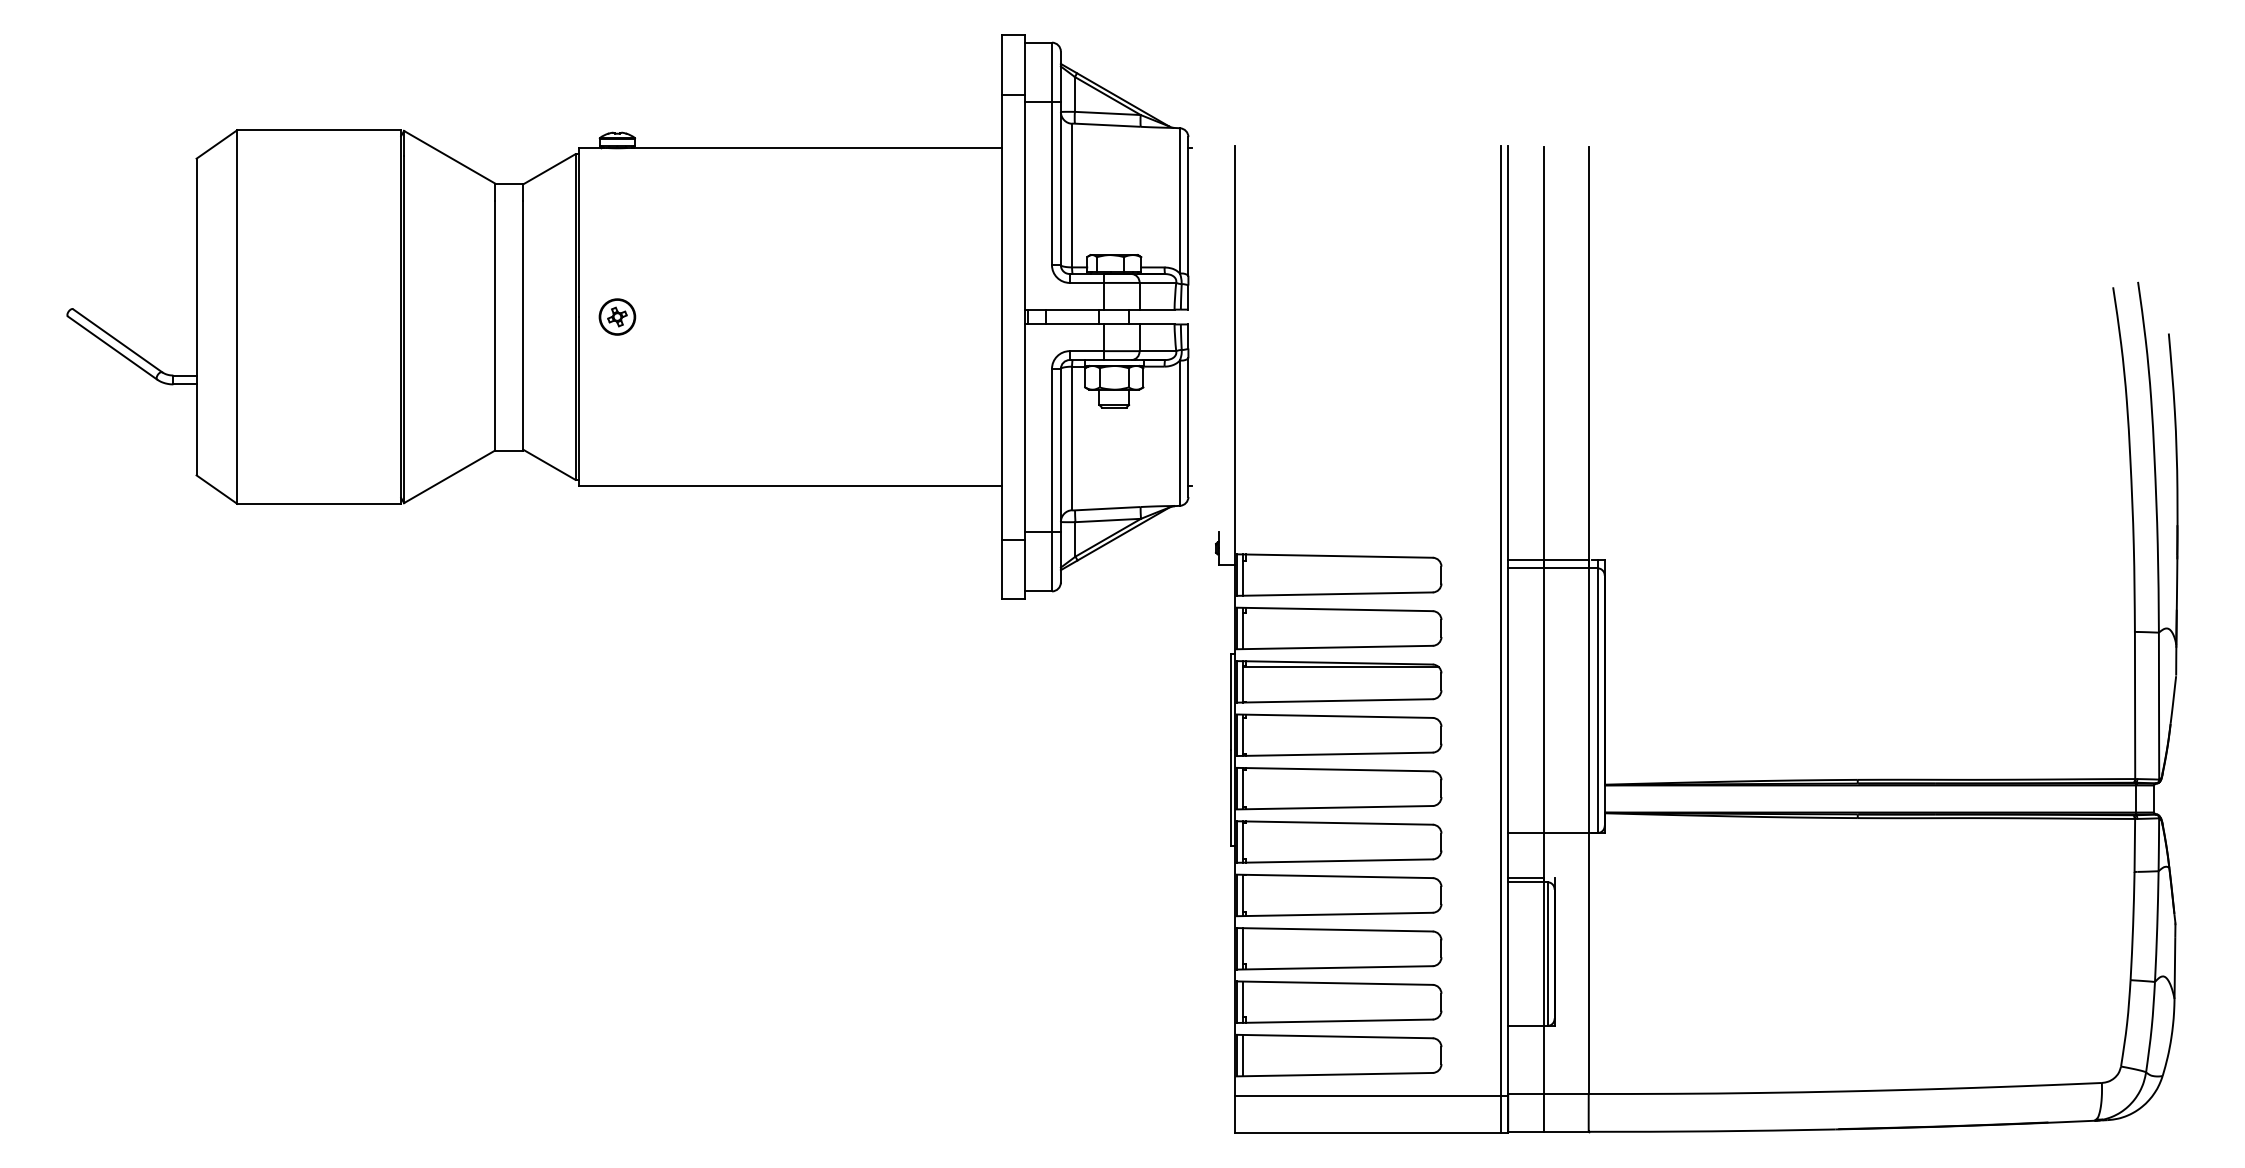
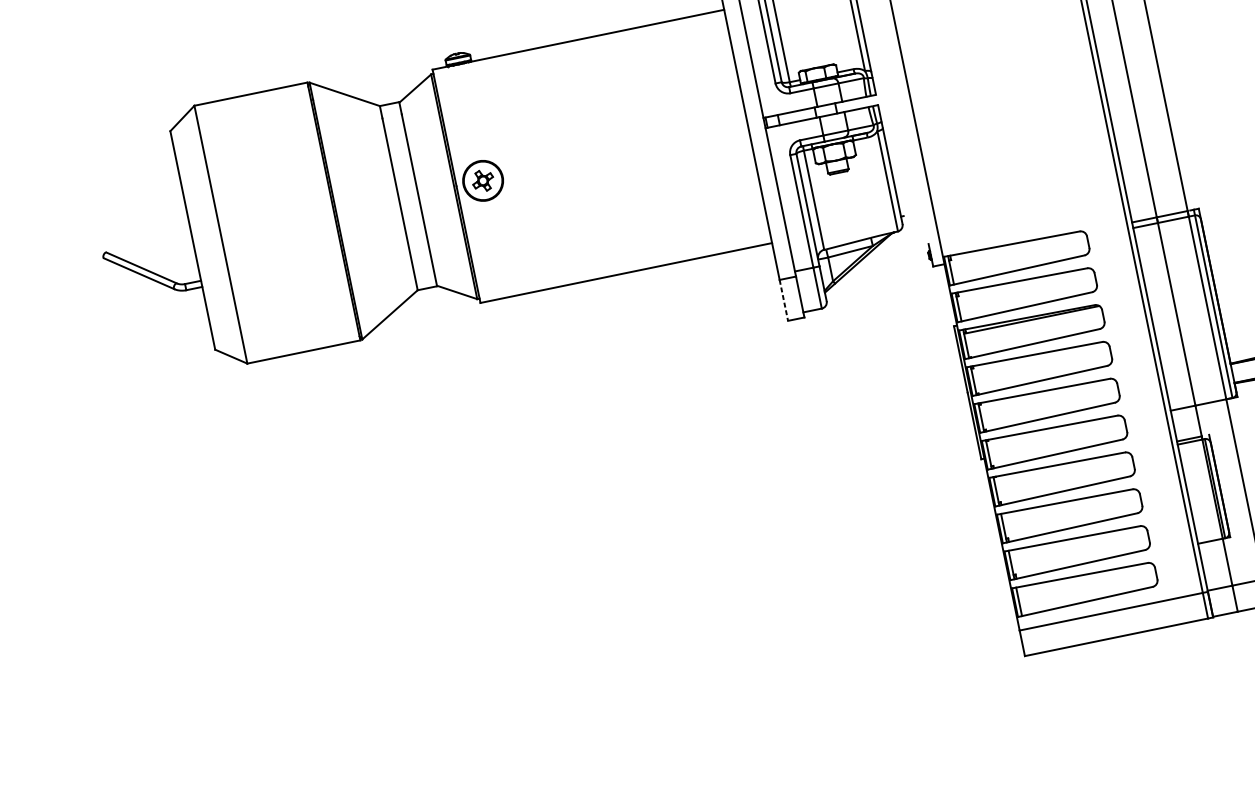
part: (617, 316) -> (483, 180), size x1.6
line: (1001, 569) -> (783, 300), solid -> dashed

